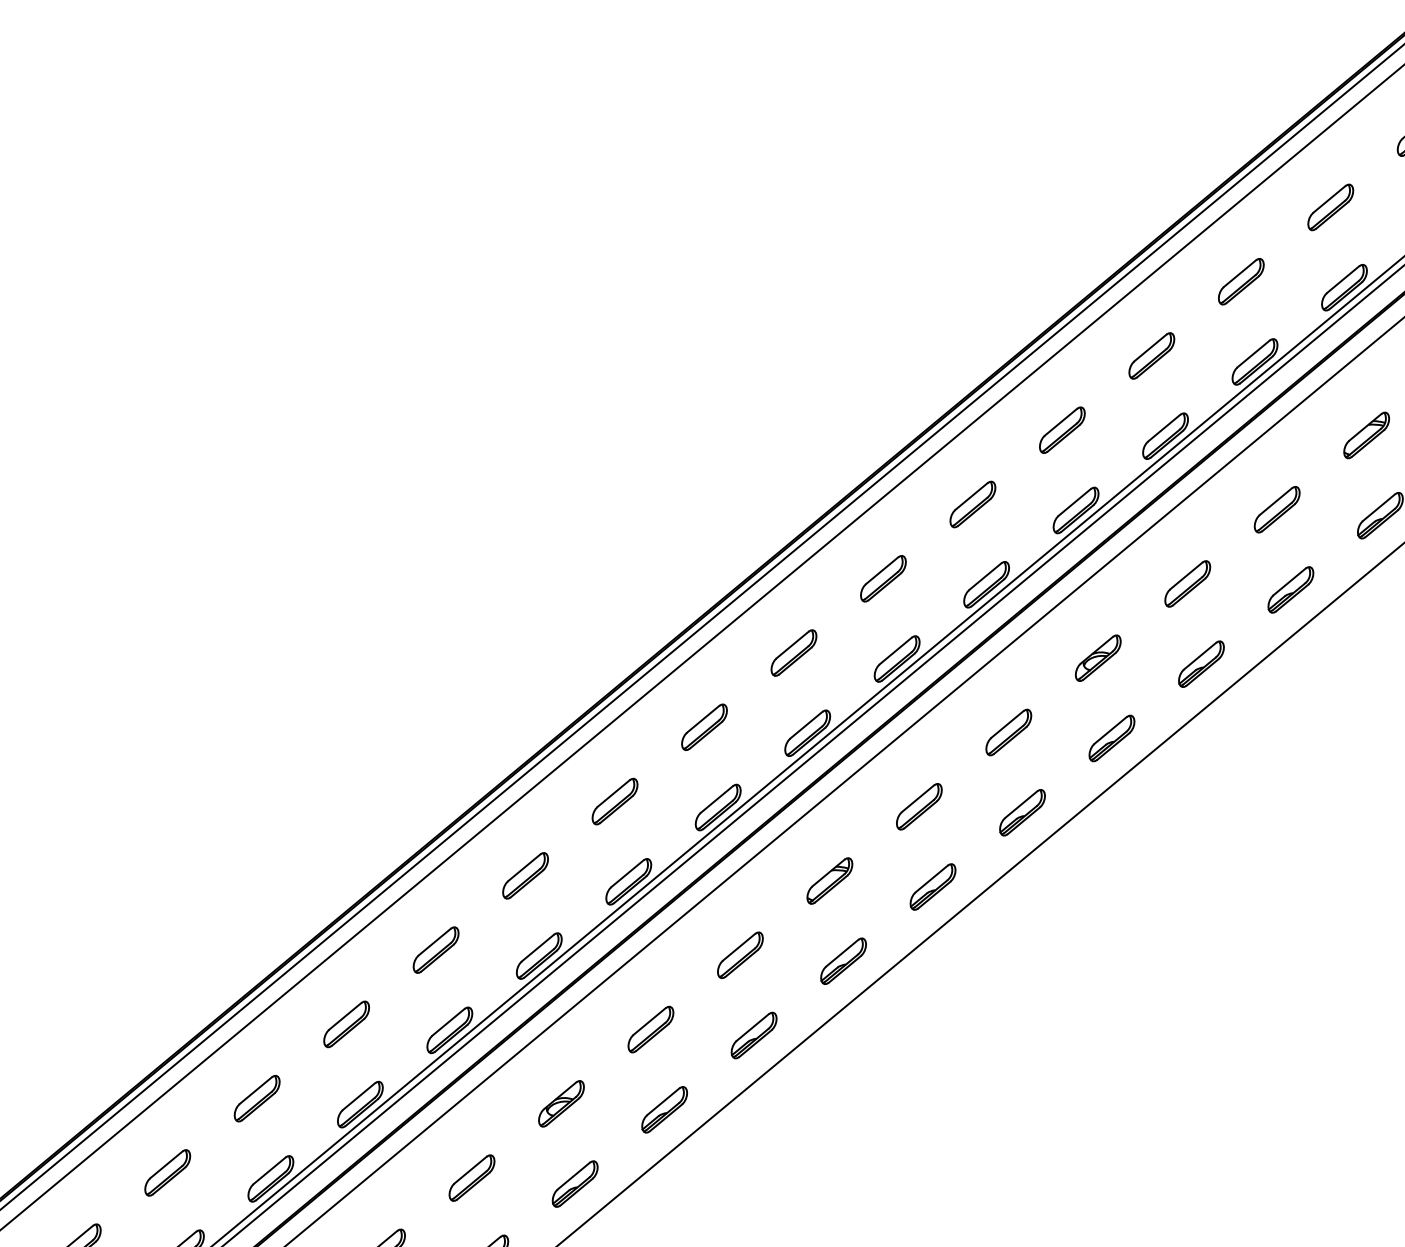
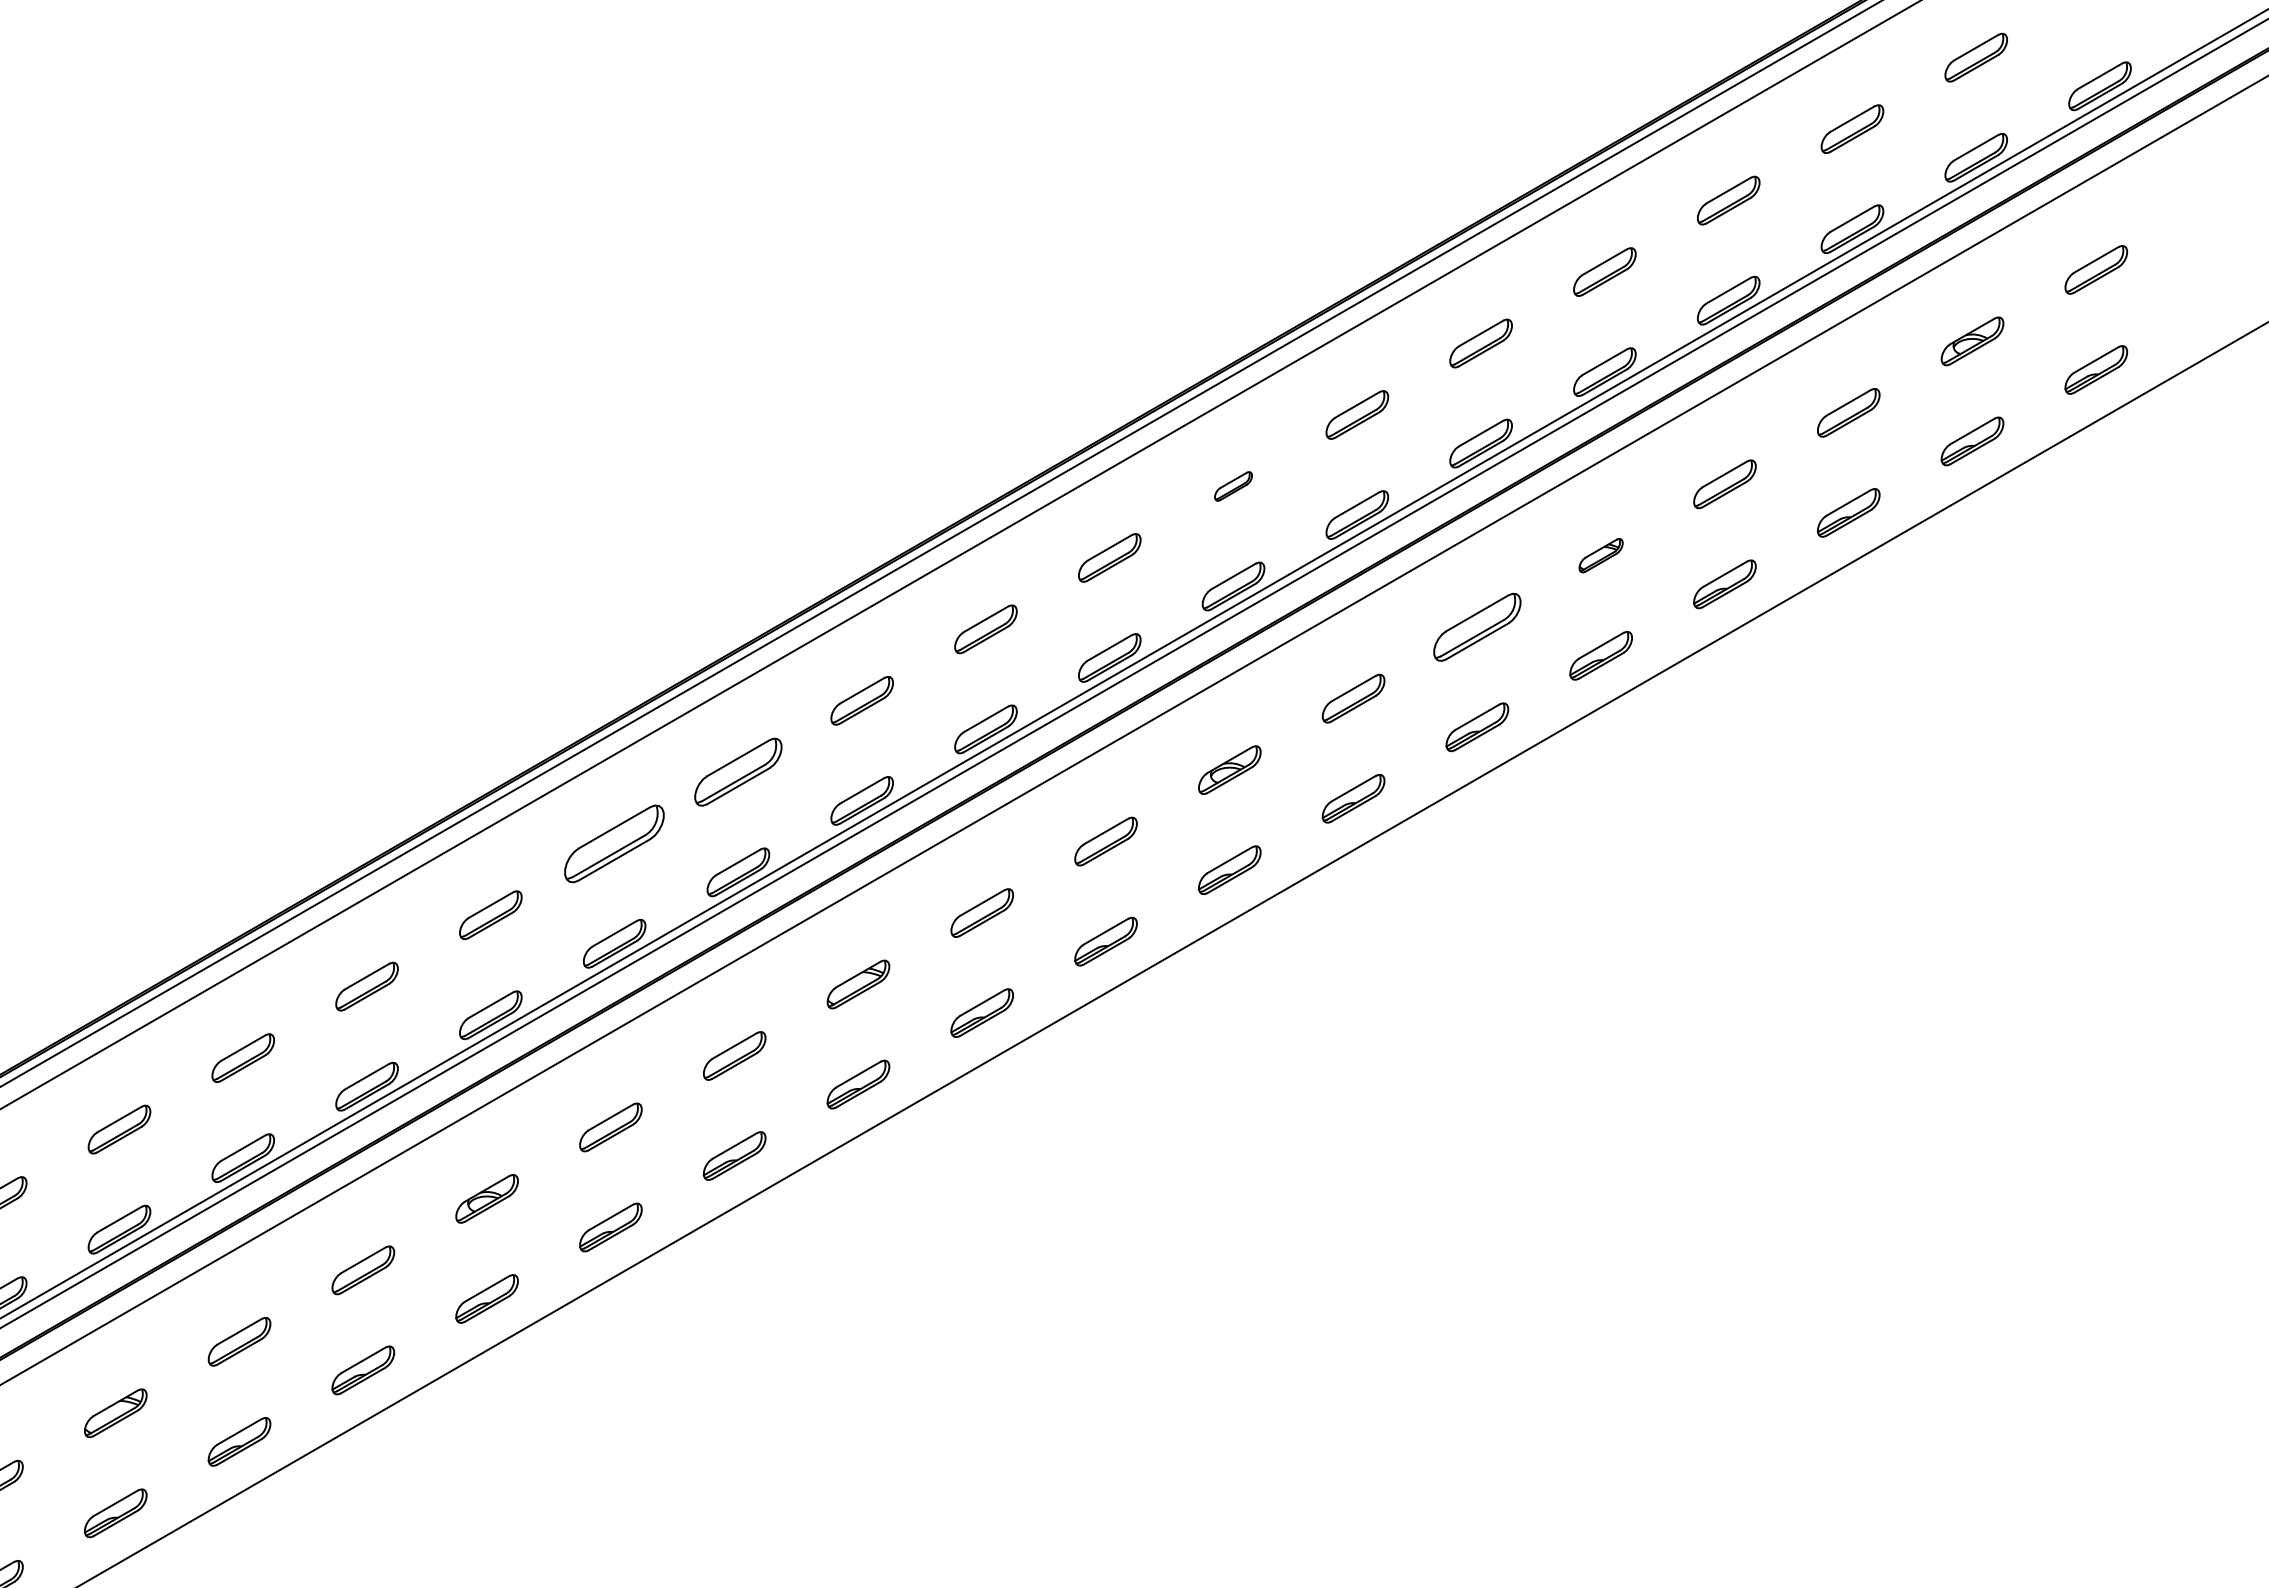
part: (1062, 430) -> (1233, 486), size x0.6
part: (1366, 435) -> (1600, 555), size x0.7
part: (1277, 509) -> (1477, 626), size x1.4
part: (704, 727) -> (738, 772), size x1.4
part: (614, 801) -> (614, 843), size x1.6

